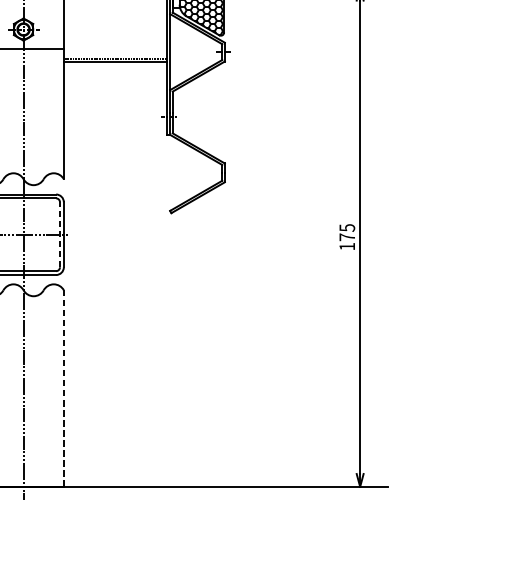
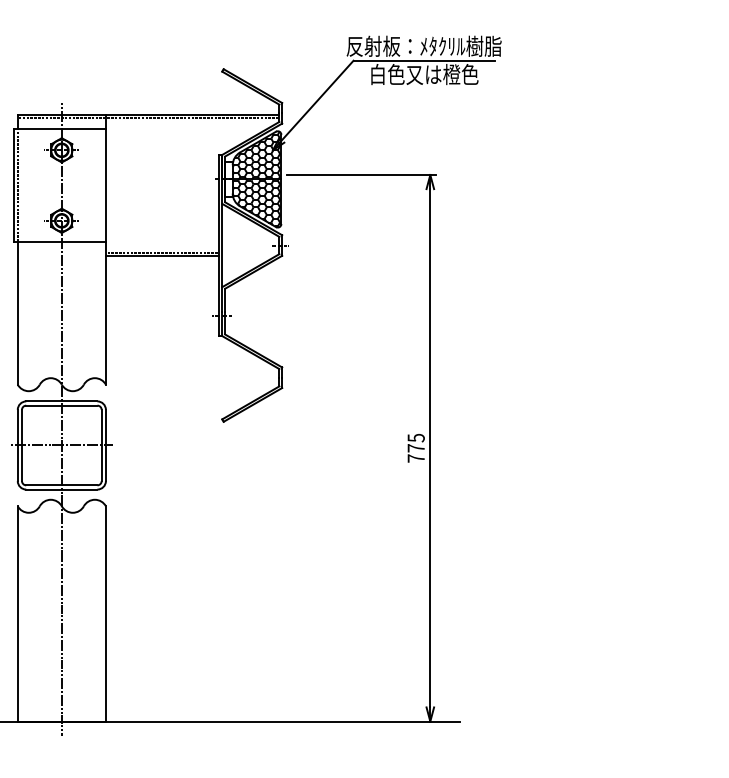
line: (59, 234) -> (101, 445), dashed -> solid
text: (346, 246) -> (415, 458), 175 -> 775
line: (63, 388) -> (105, 613), dashed -> solid

